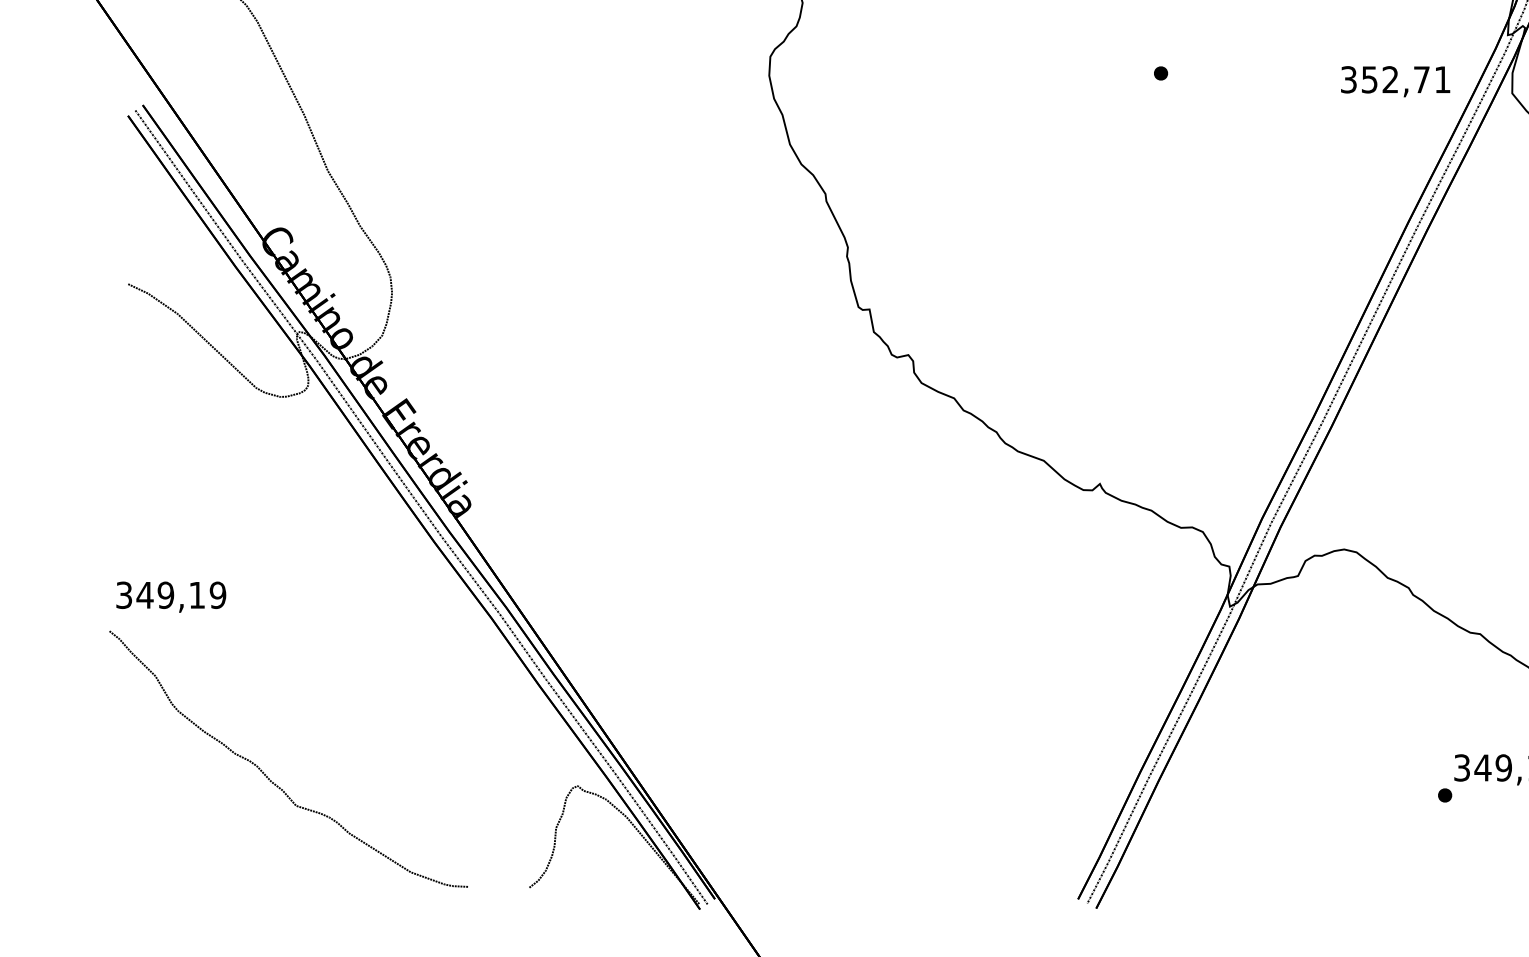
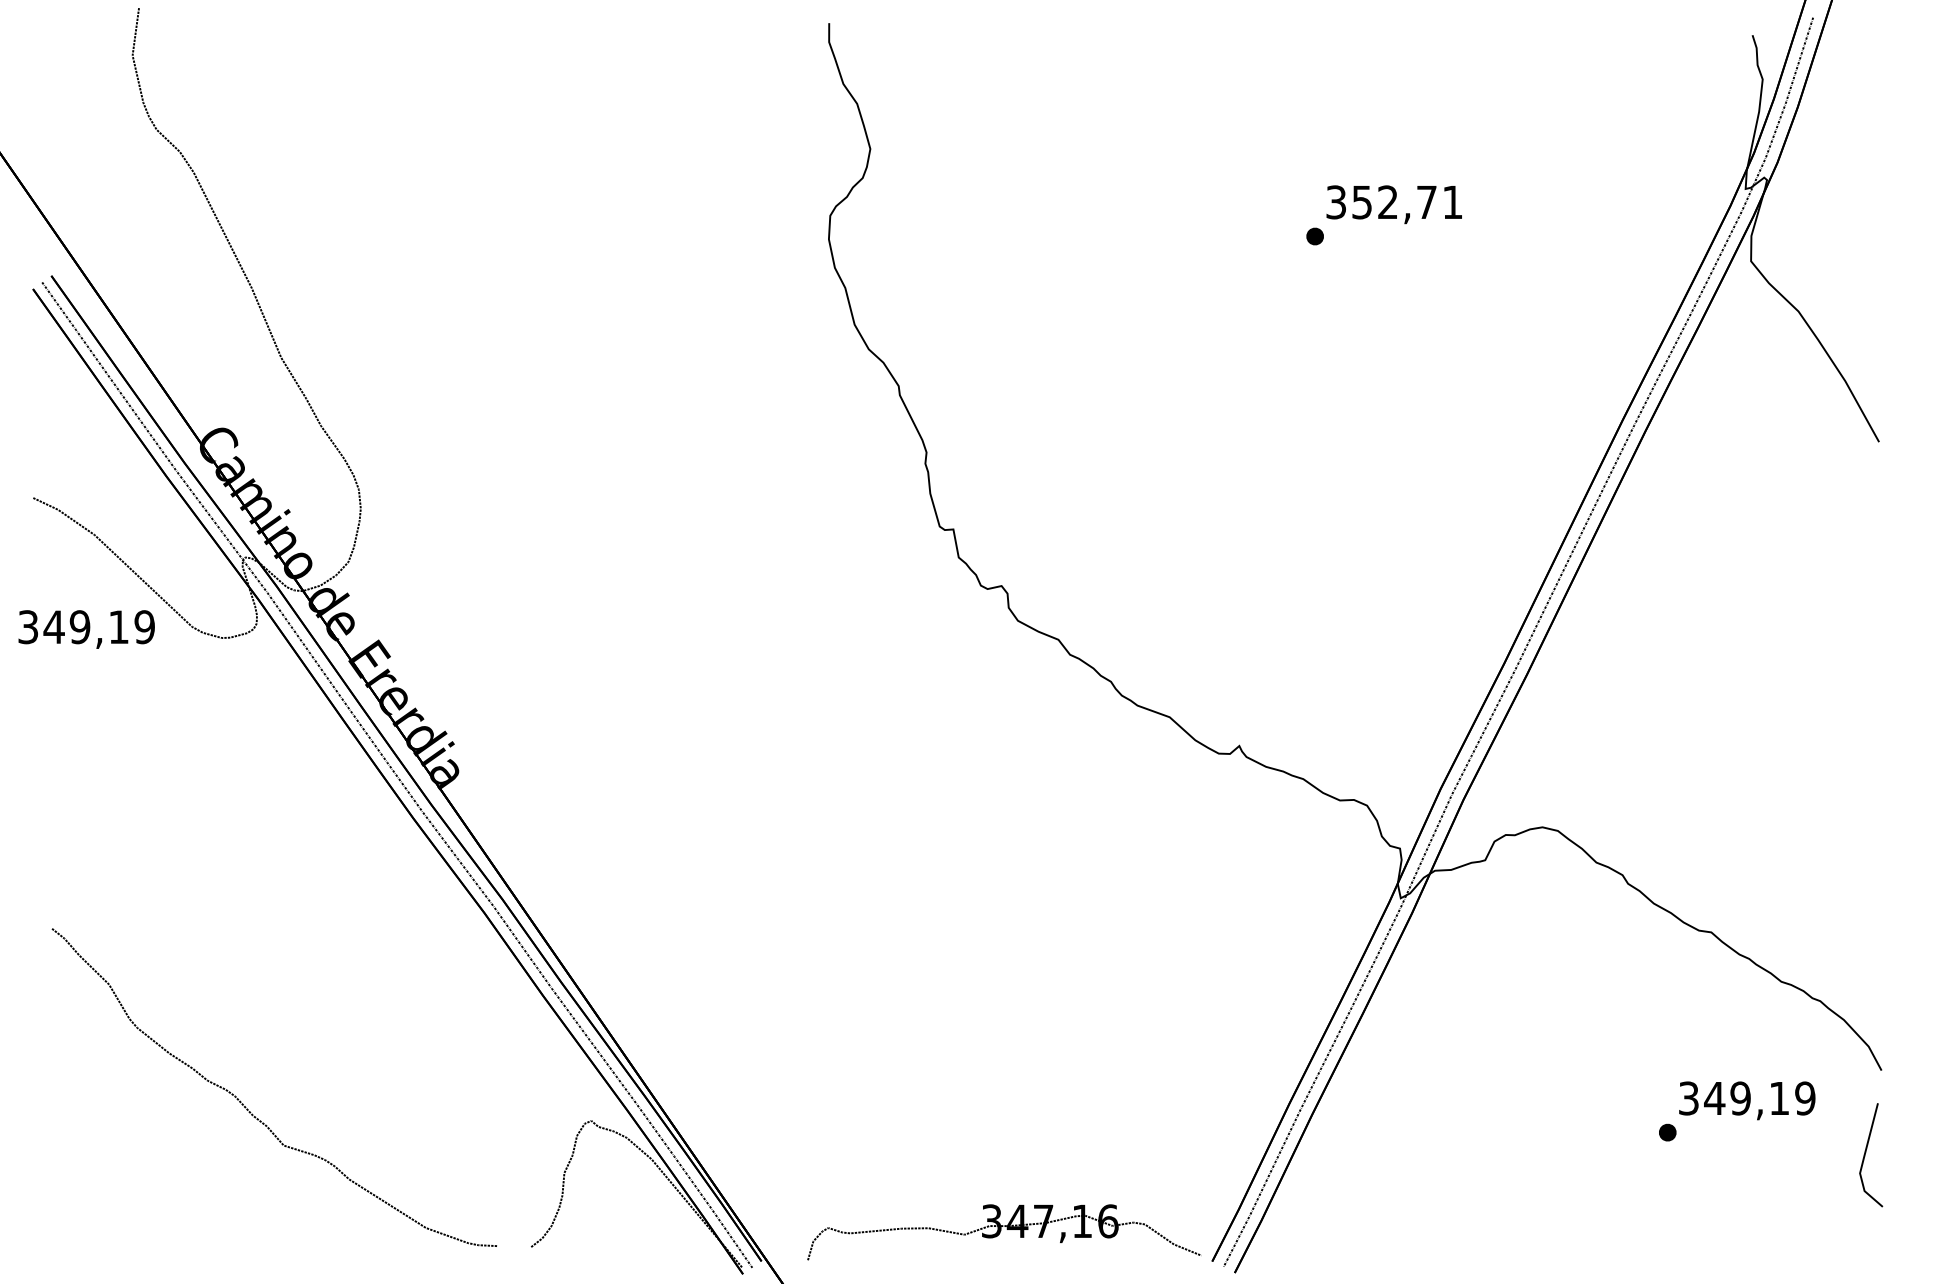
text: (1394, 81) -> (1393, 204), moved
text: (171, 597) -> (86, 629), moved
curve: (269, 778) -> (250, 1111), moved
part: (910, 875) -> (1004, 1232), added

